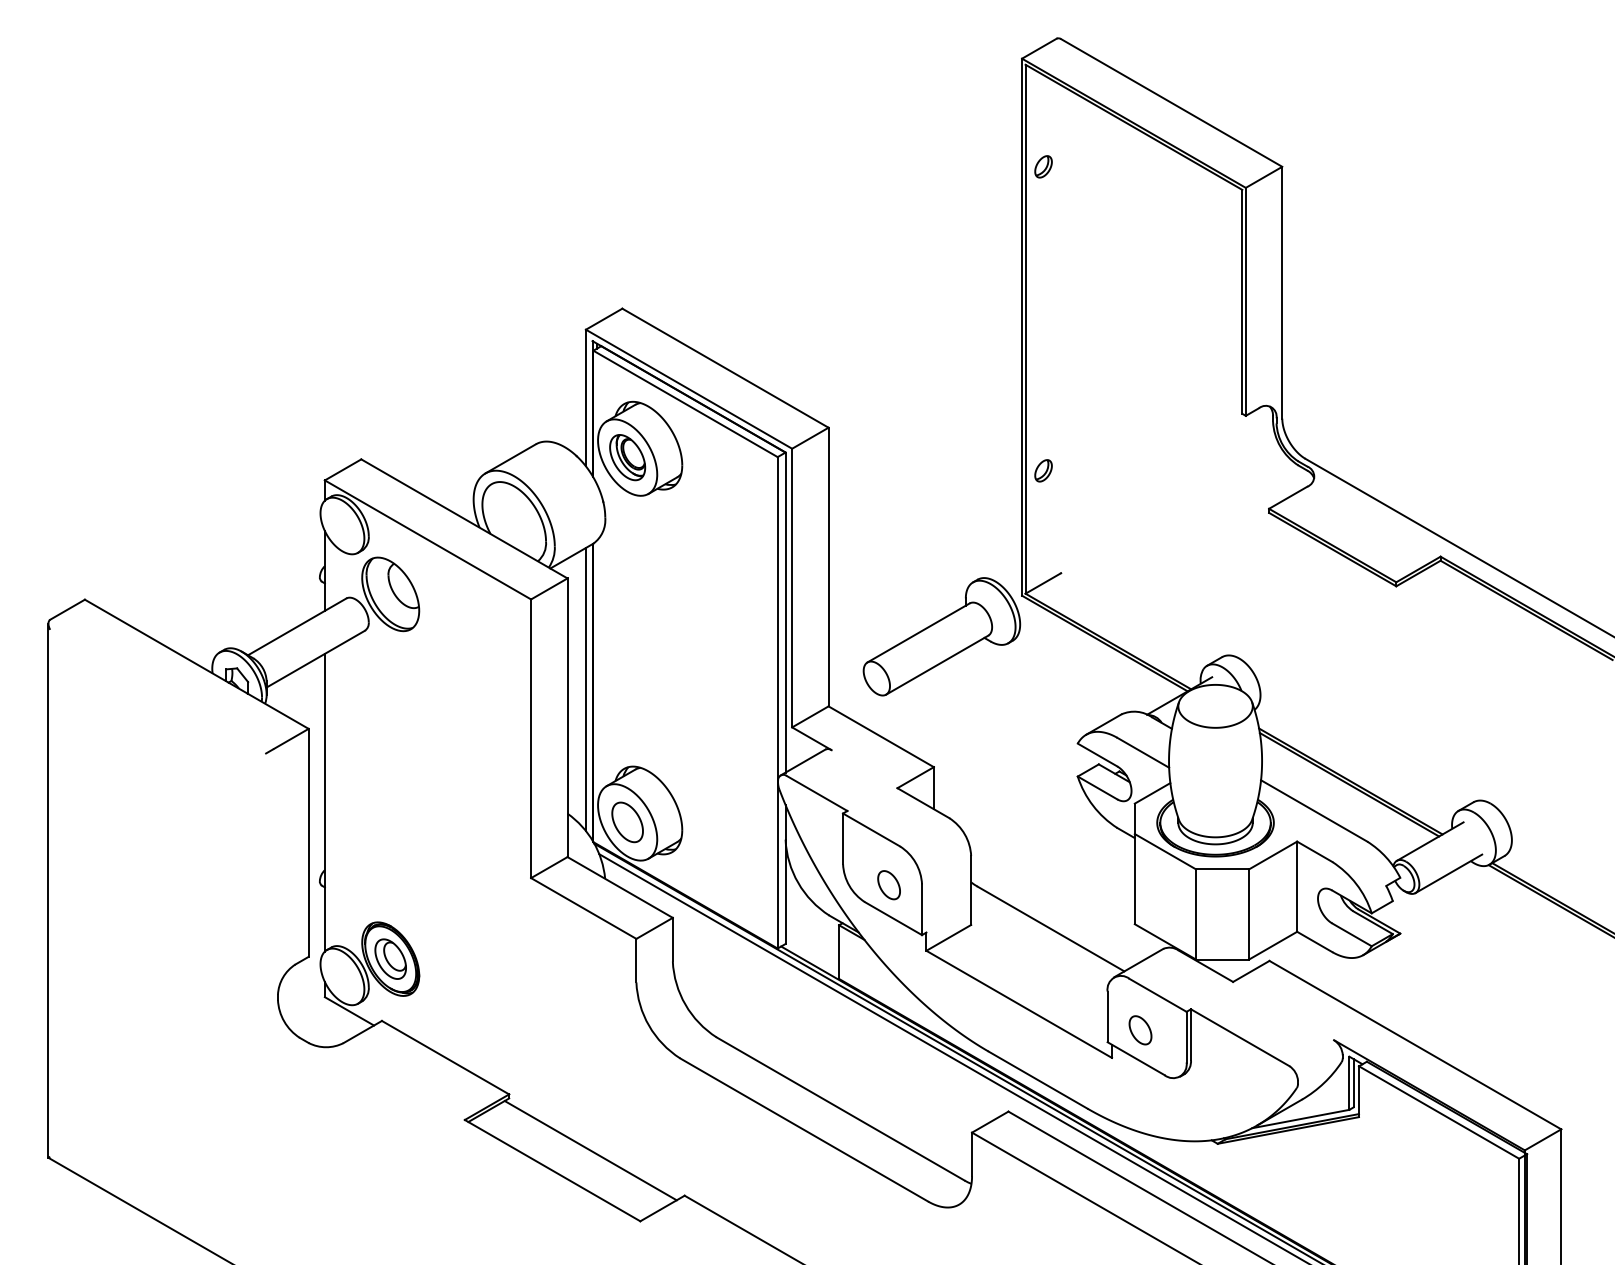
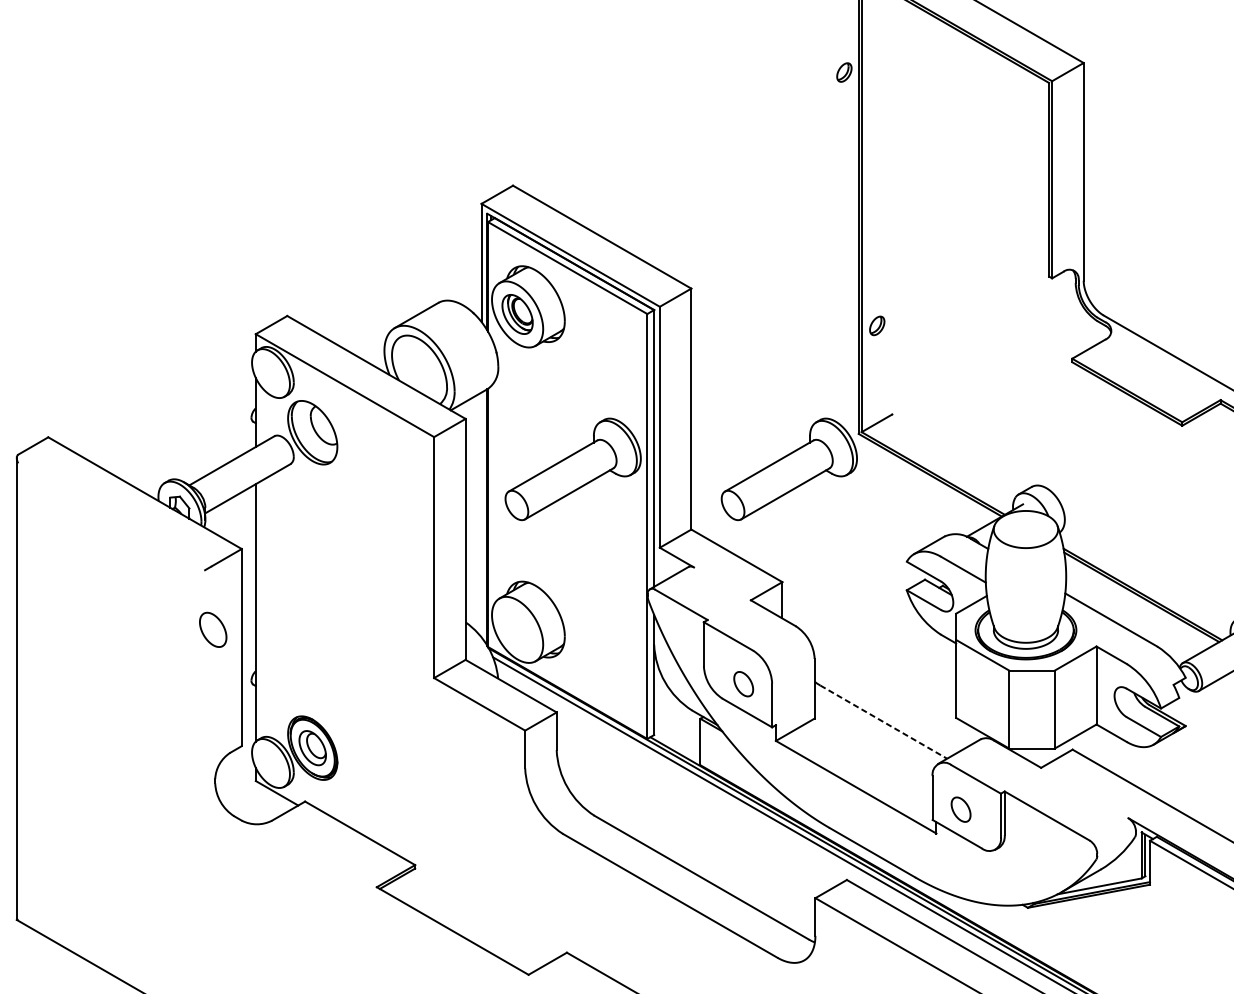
part: (1043, 166) -> (844, 72), moved
part: (691, 636) -> (572, 469), added
line: (585, 689) -> (481, 514), removed
part: (627, 822) -> (213, 629), moved
line: (1051, 929) -> (884, 722), solid -> dashed
line: (590, 1150) -> (485, 913), removed

